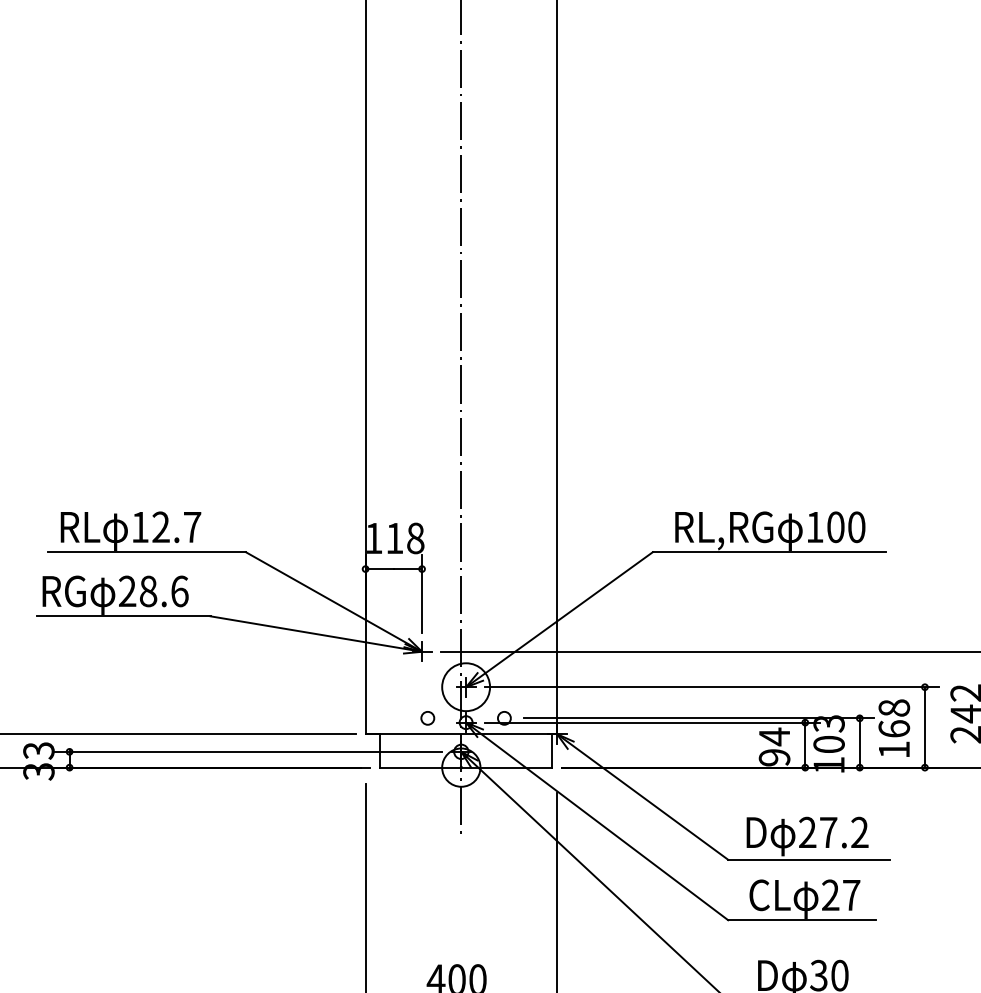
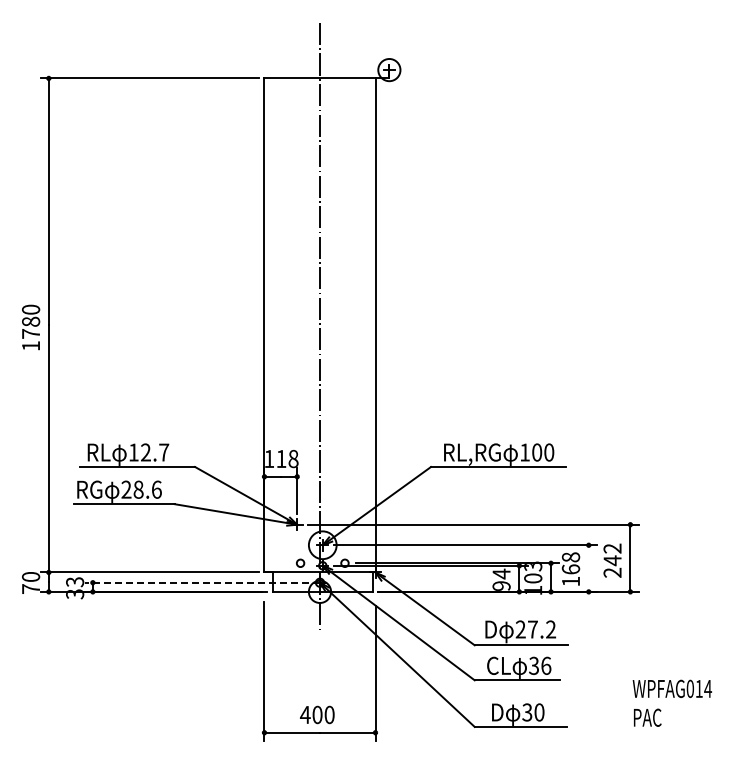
line: (924, 727) -> (588, 568), removed
line: (248, 751) -> (196, 582), solid -> dashed
text: (841, 894) -> (540, 665), 27 -> 36

